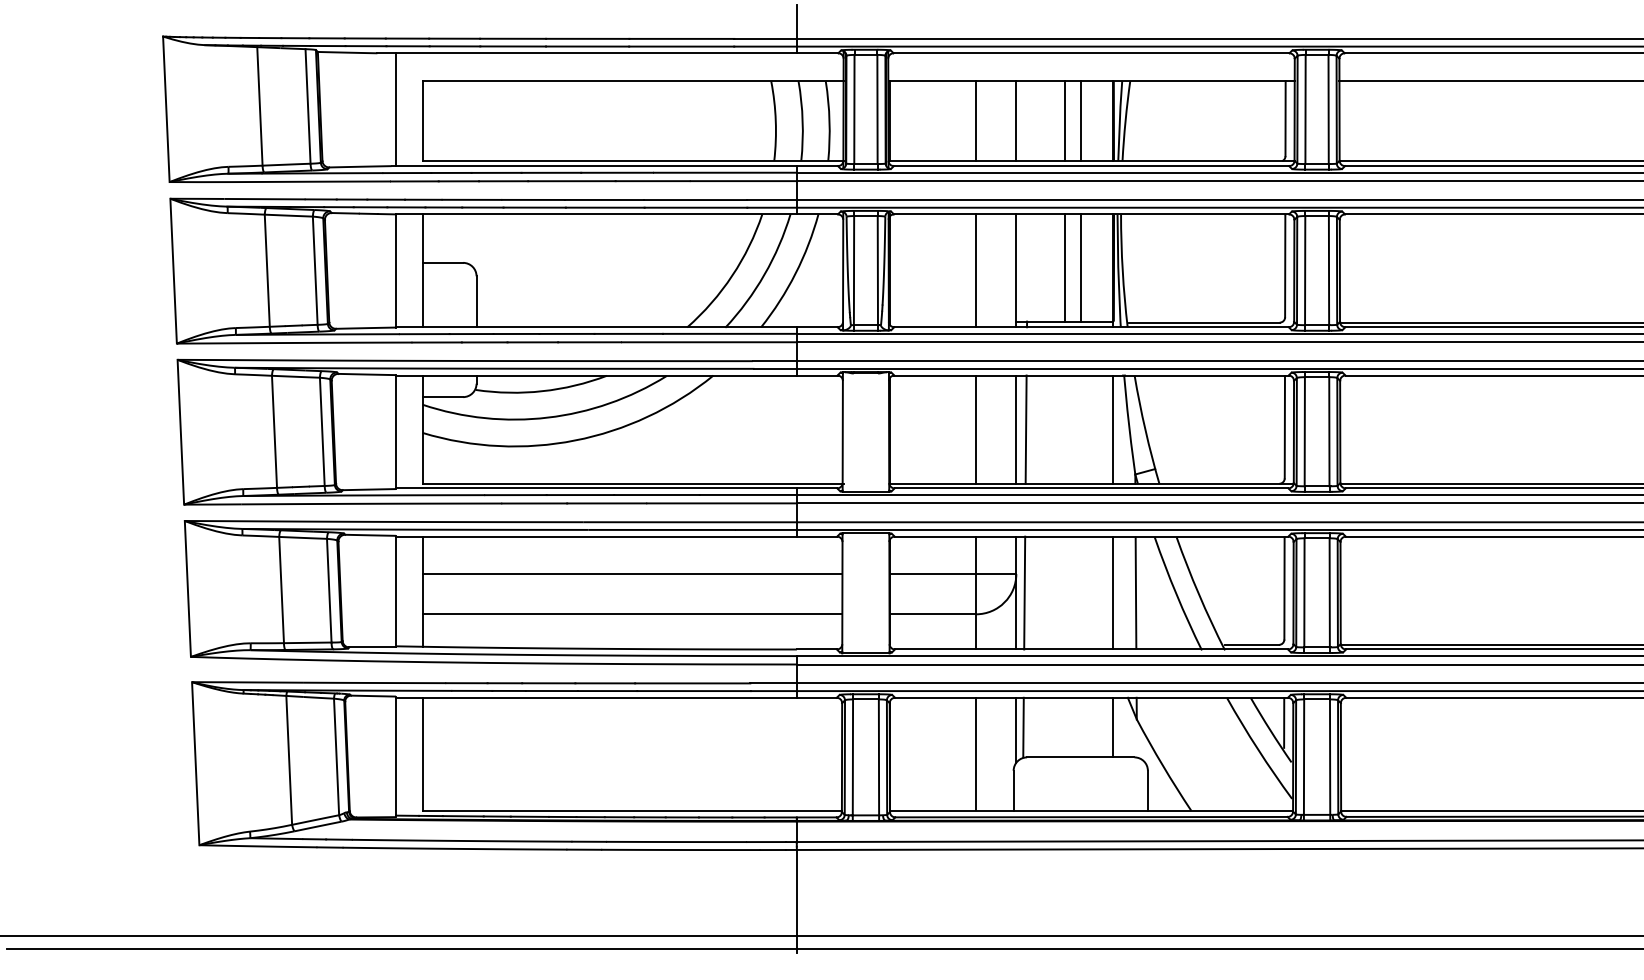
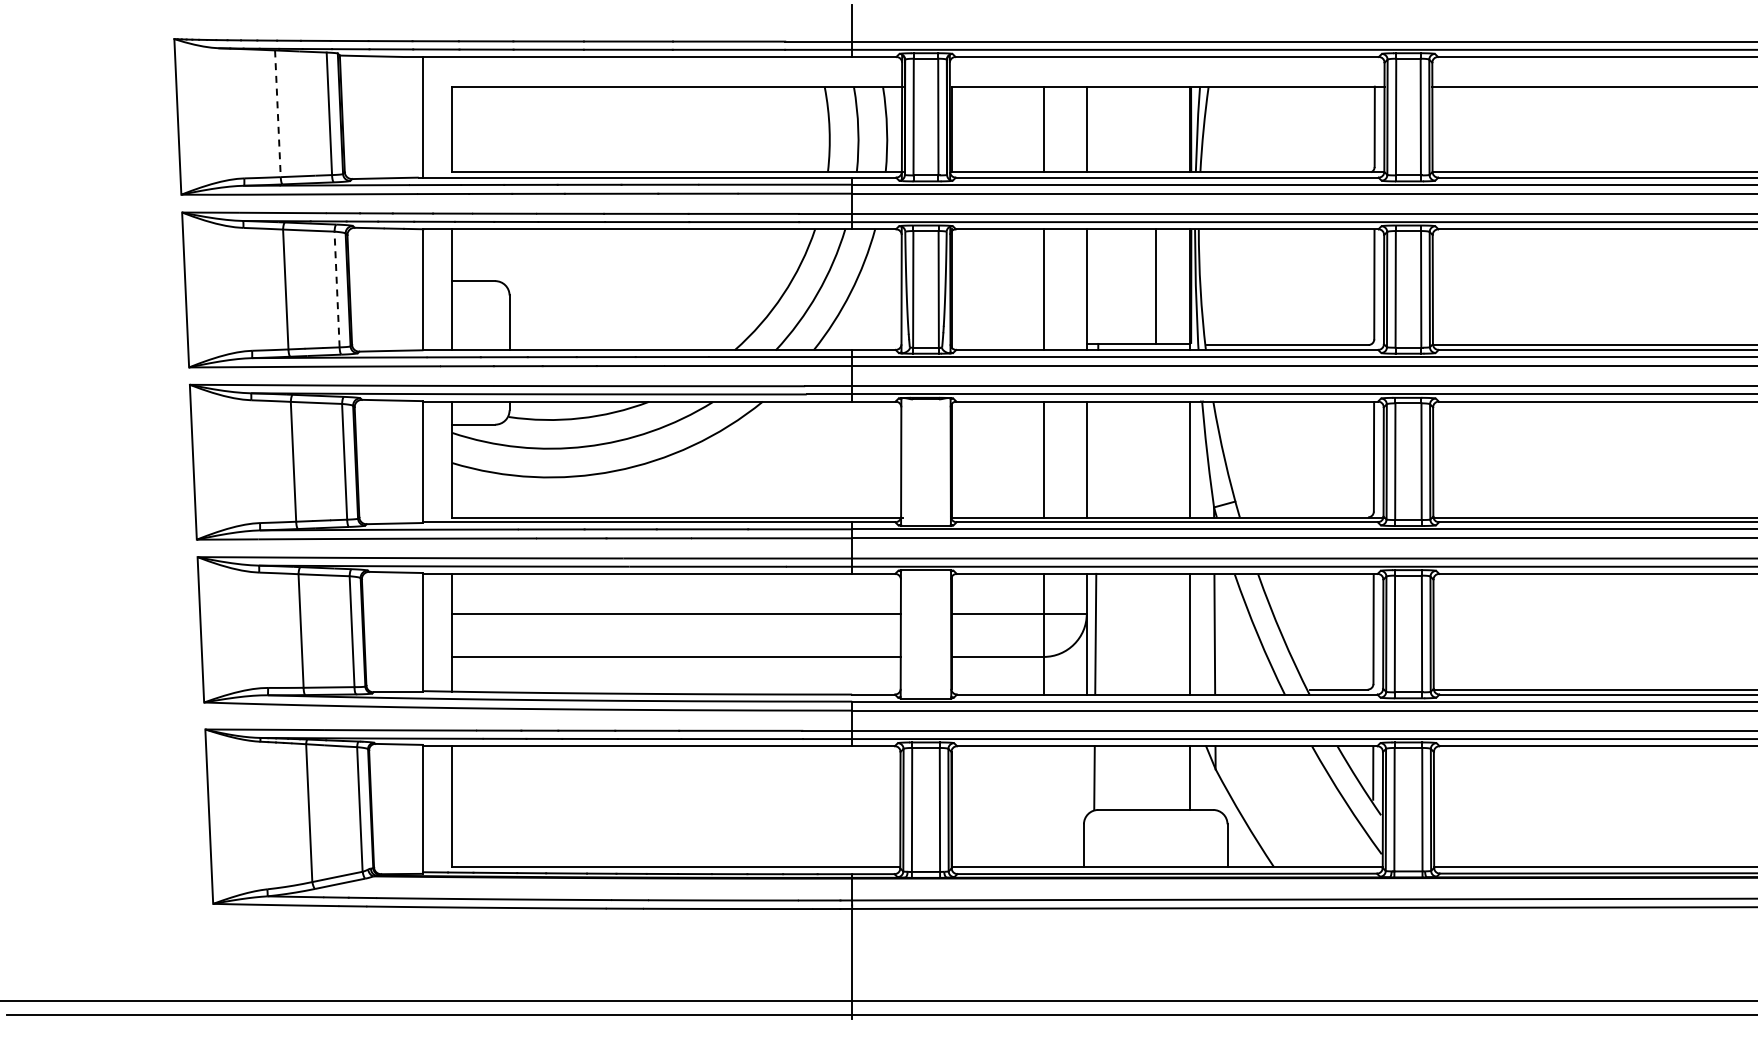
line: (259, 107) -> (277, 114), solid -> dashed
line: (1064, 121) -> (1138, 129), removed
line: (1080, 121) -> (1155, 129), removed
line: (1064, 267) -> (1138, 286), removed
line: (315, 270) -> (337, 289), solid -> dashed
line: (1025, 429) -> (1096, 459), removed
line: (1016, 730) -> (1086, 781), removed
line: (975, 754) -> (1043, 806), removed

